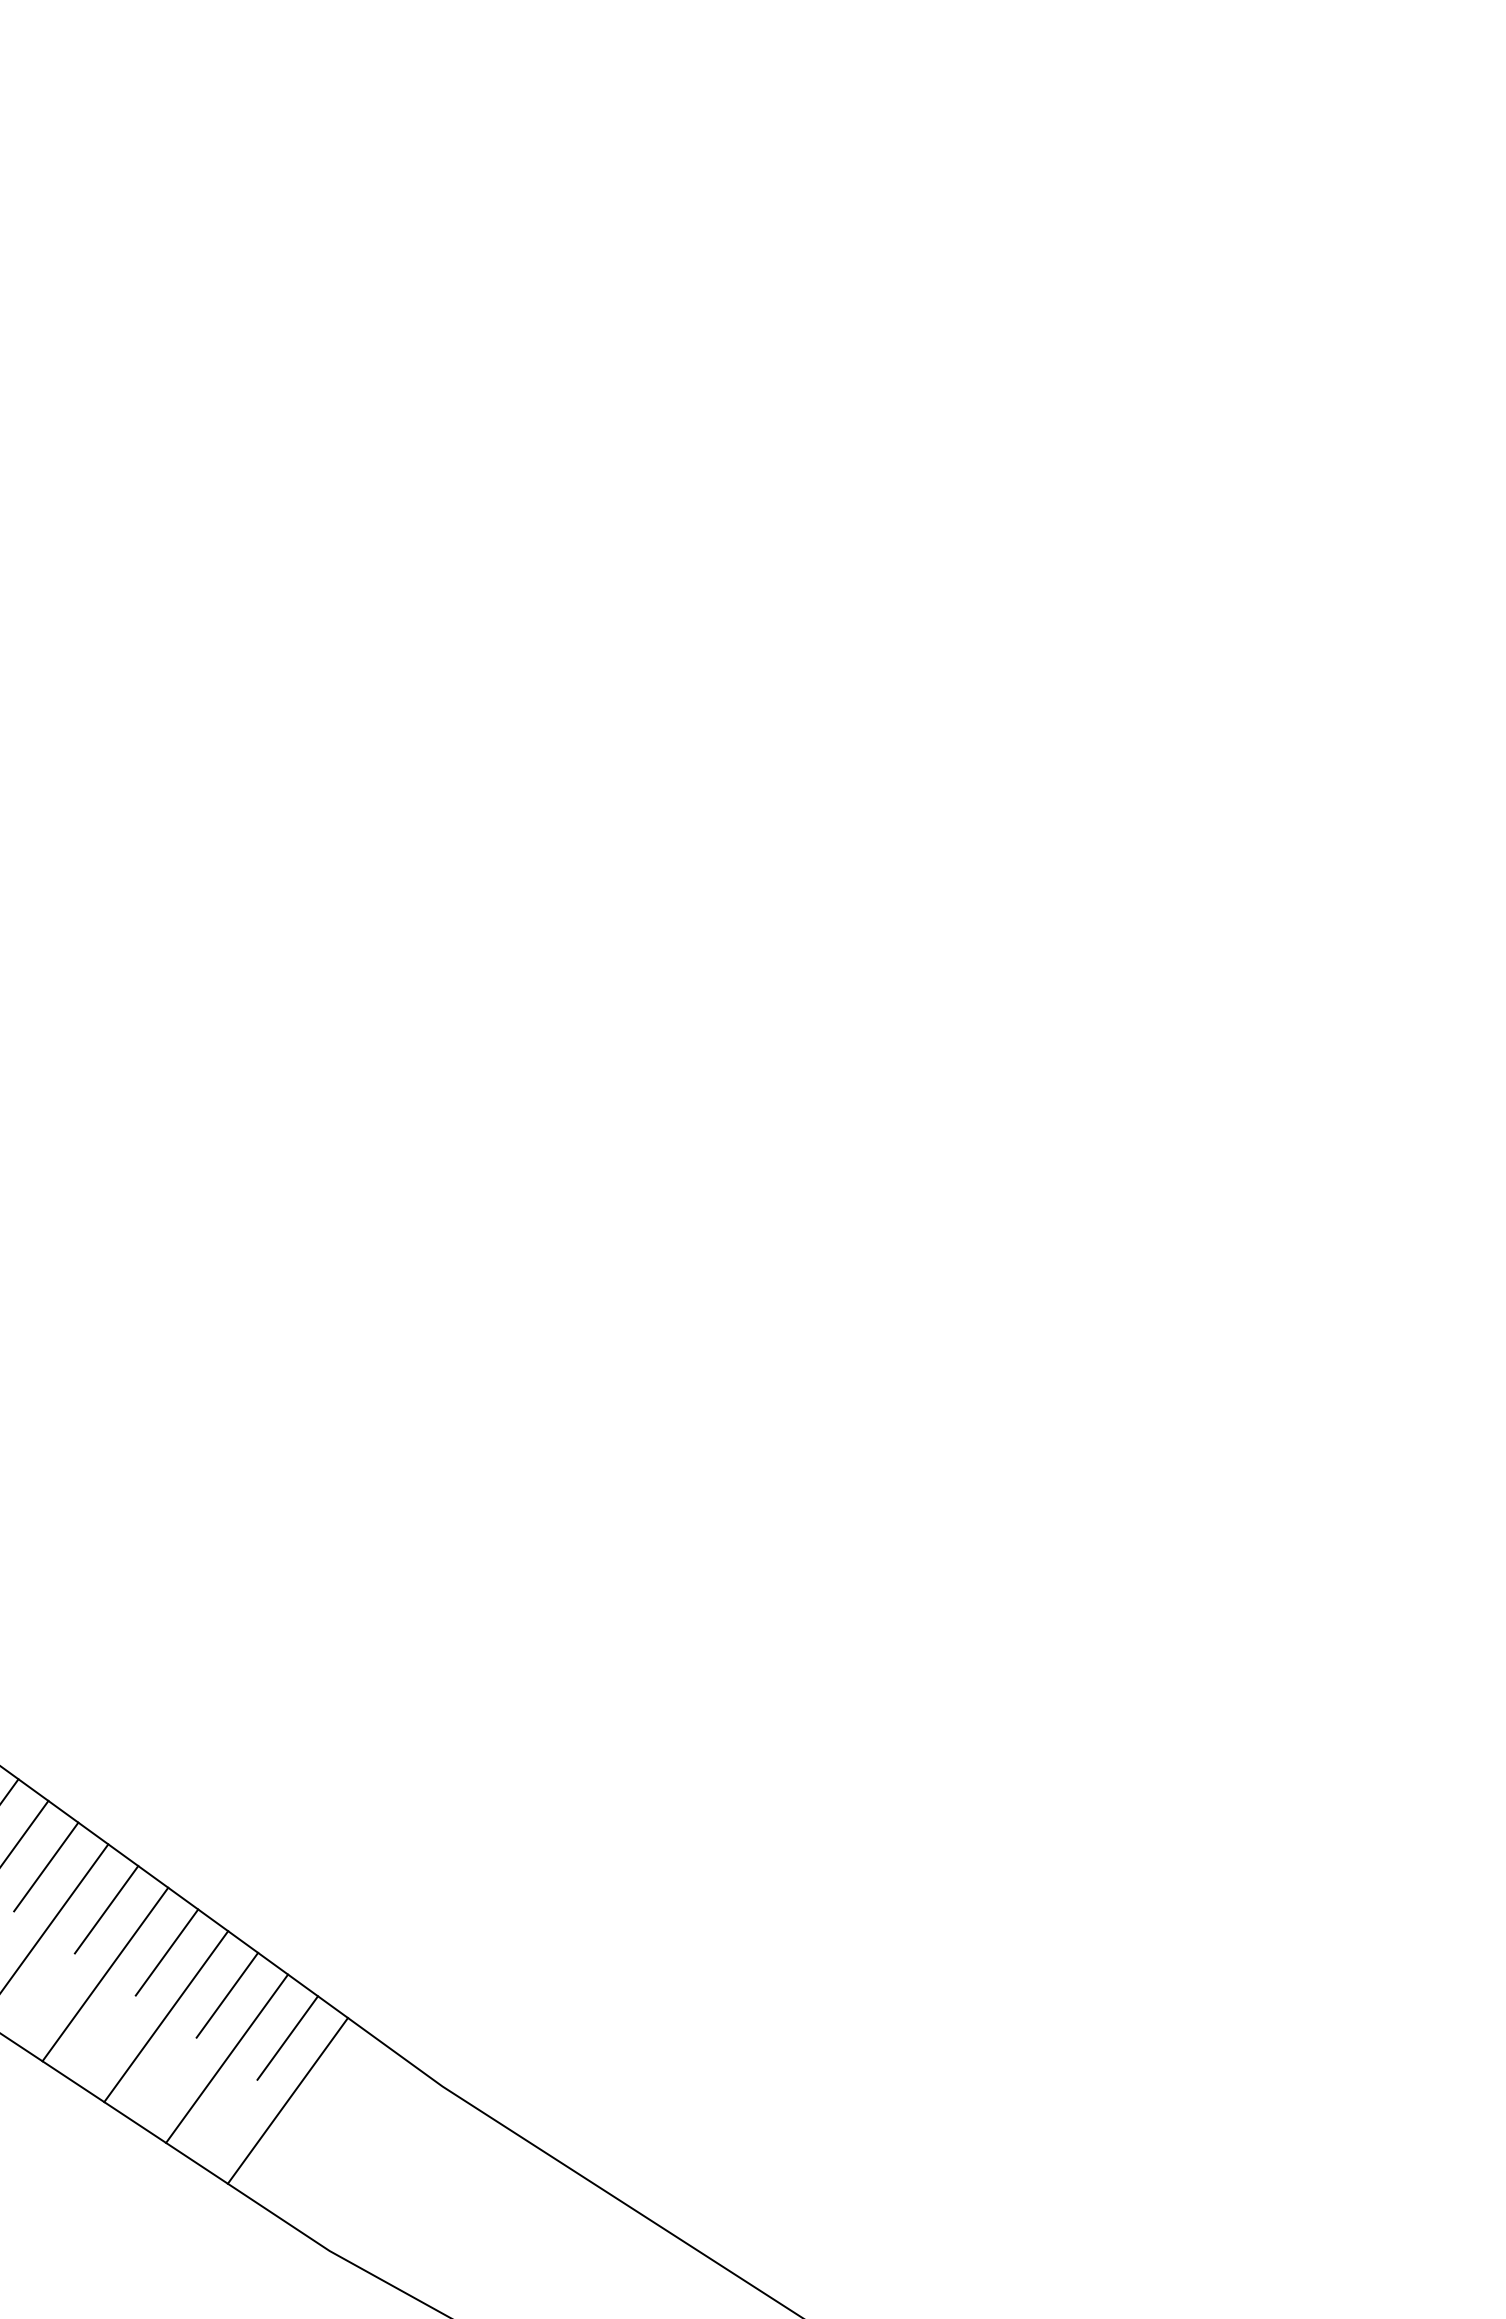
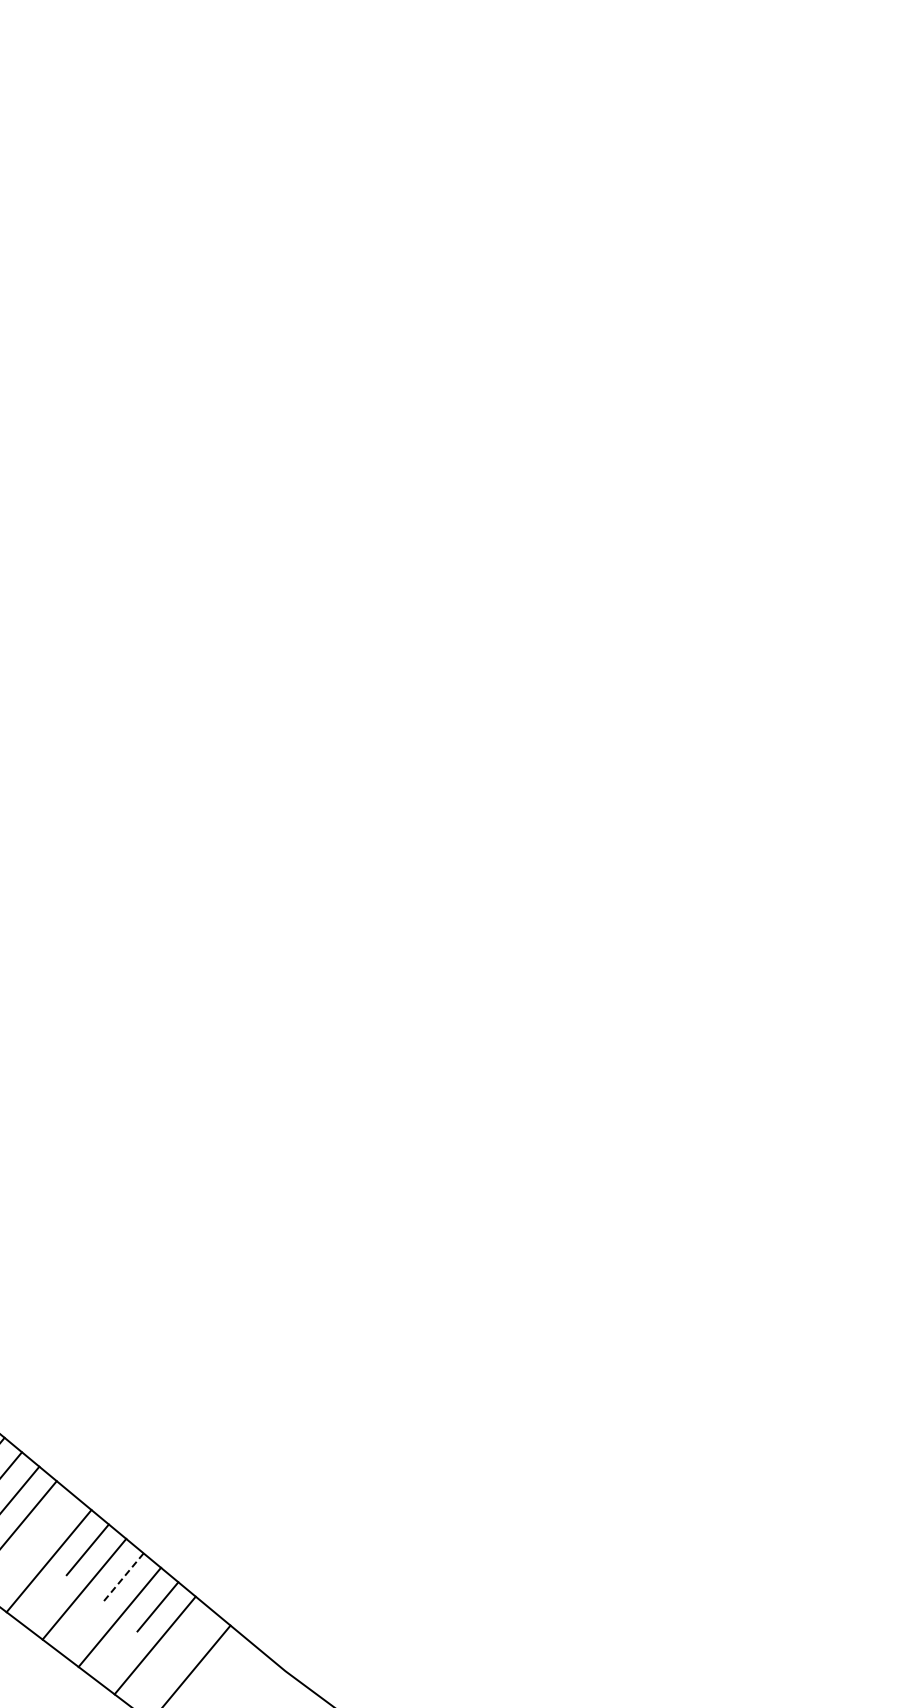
line: (45, 1867) -> (52, 1521), removed
line: (166, 1952) -> (122, 1578), solid -> dashed
line: (286, 2038) -> (192, 1635), removed

